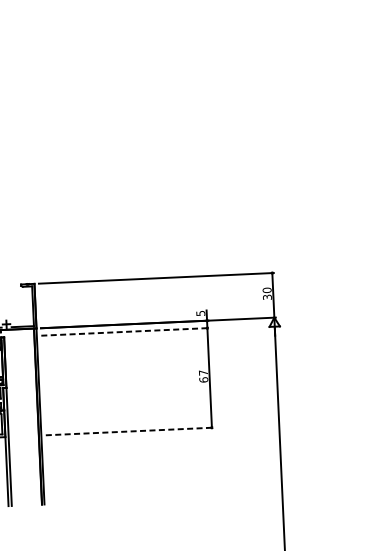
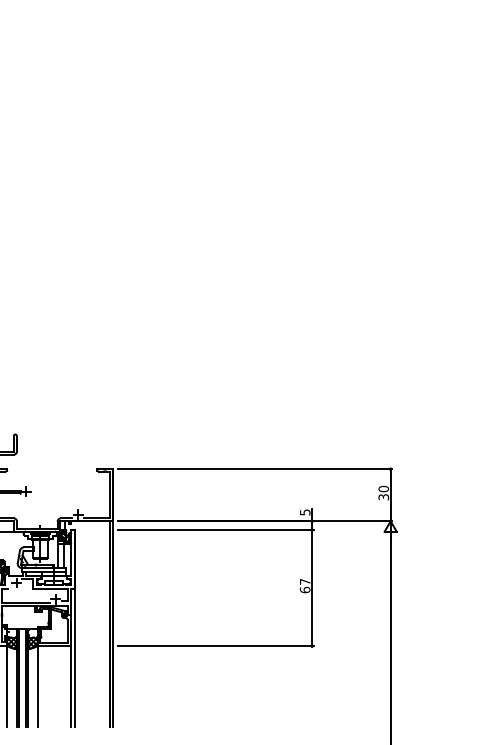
line: (125, 331) -> (216, 529), dashed -> solid
line: (130, 431) -> (216, 646), dashed -> solid

